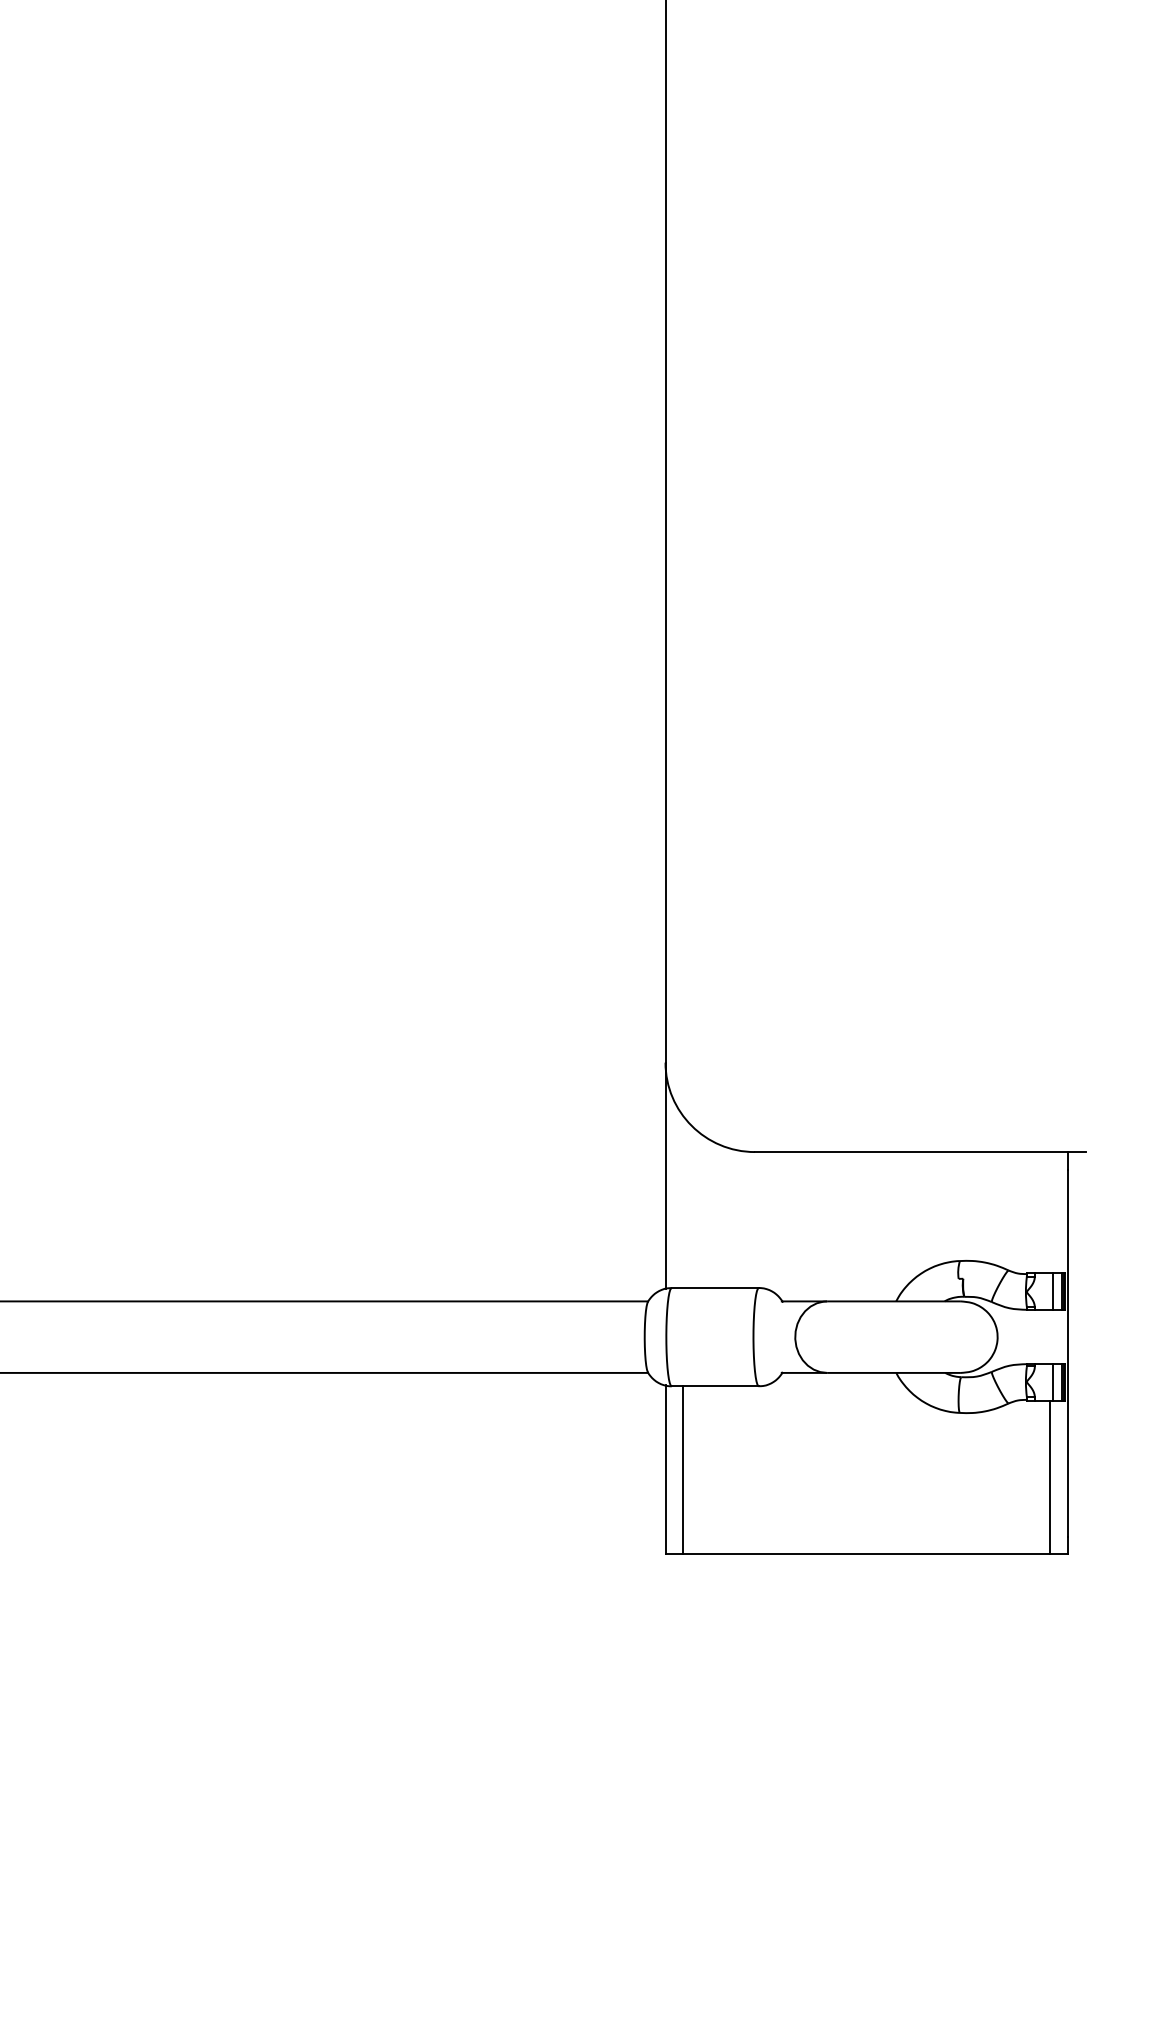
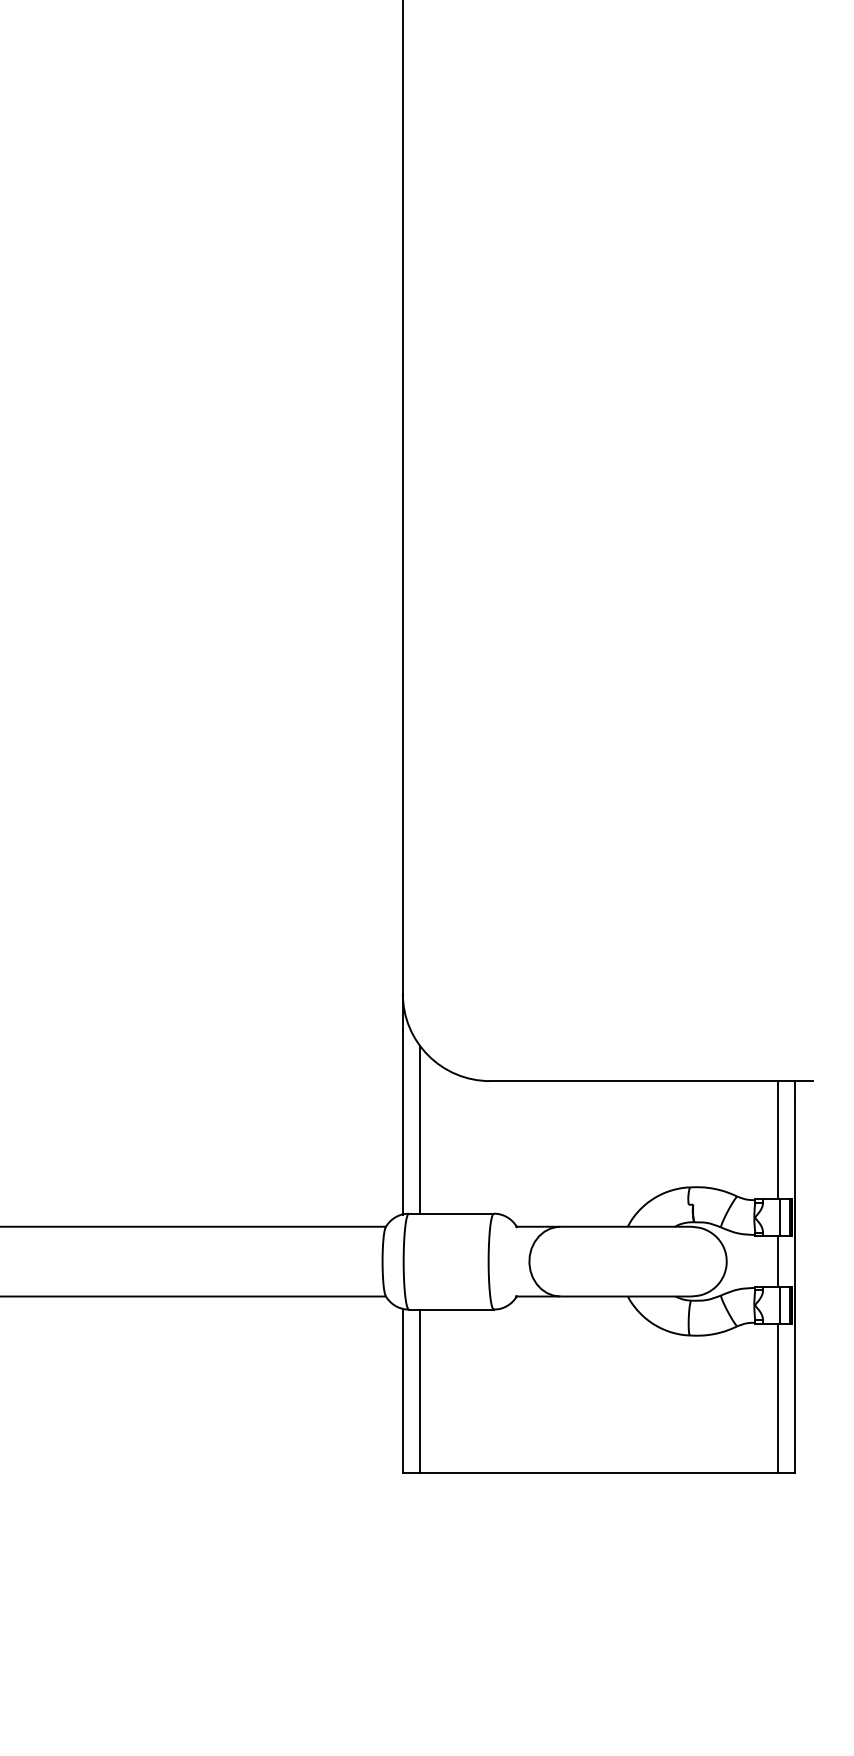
line: (683, 1202) -> (420, 1130), added
line: (1050, 1212) -> (778, 1140), added
line: (1050, 1336) -> (778, 1260), added

